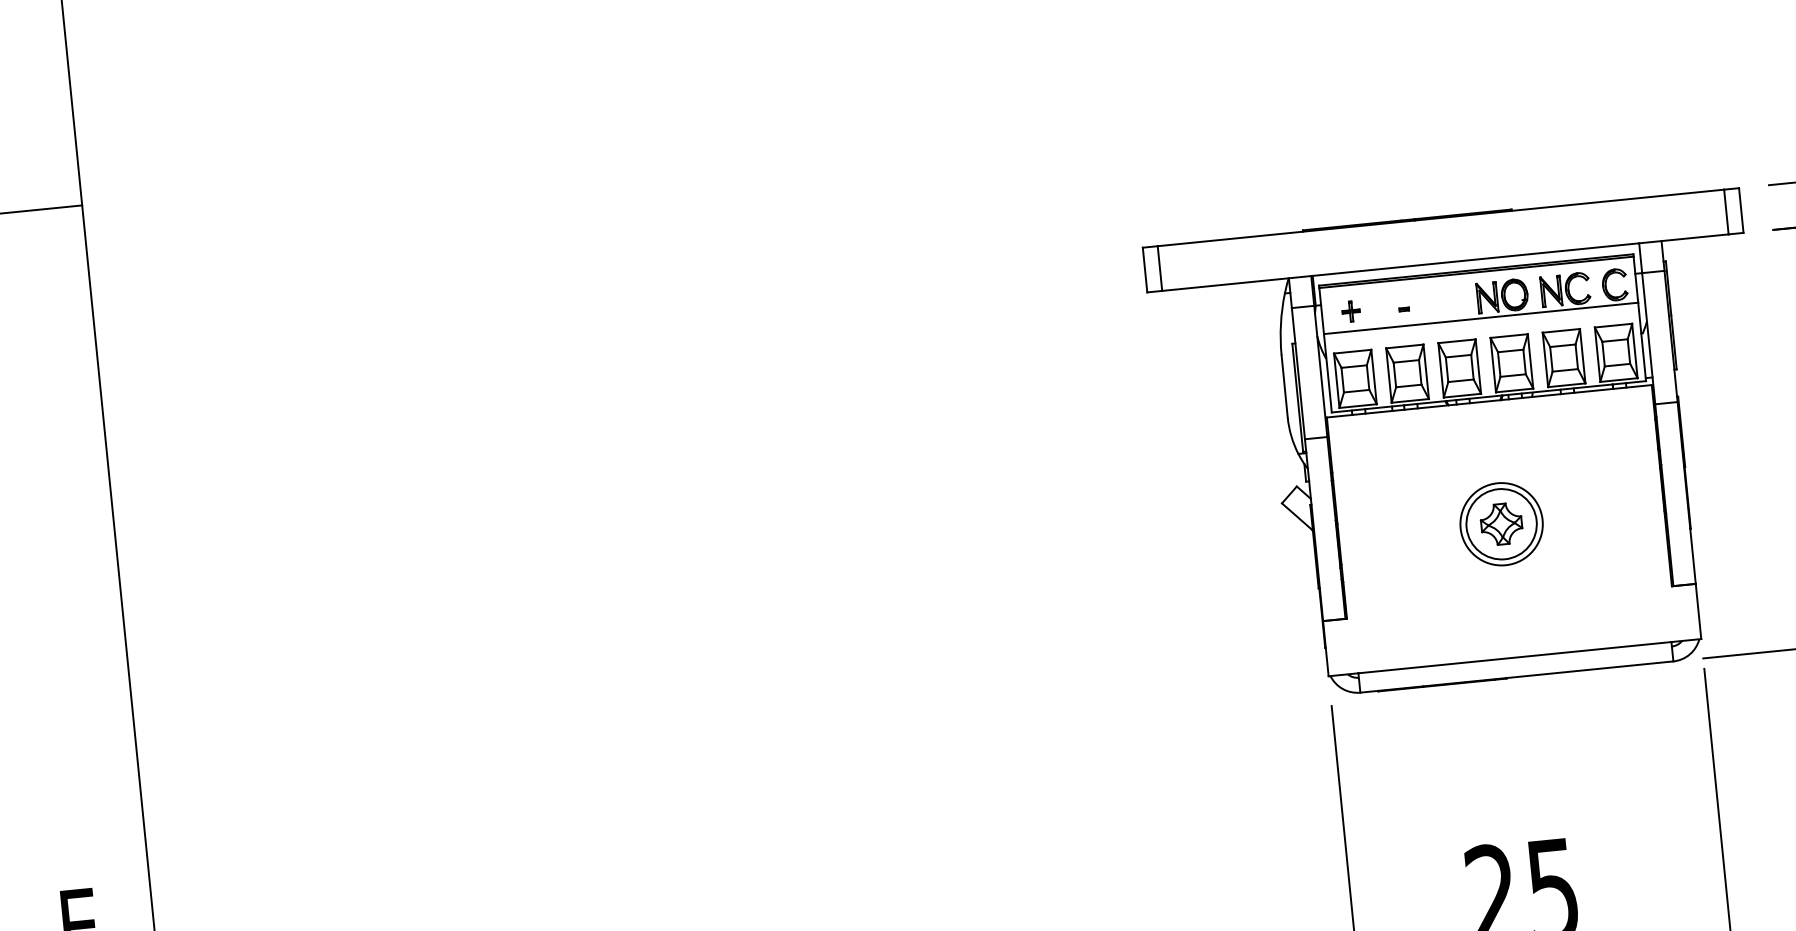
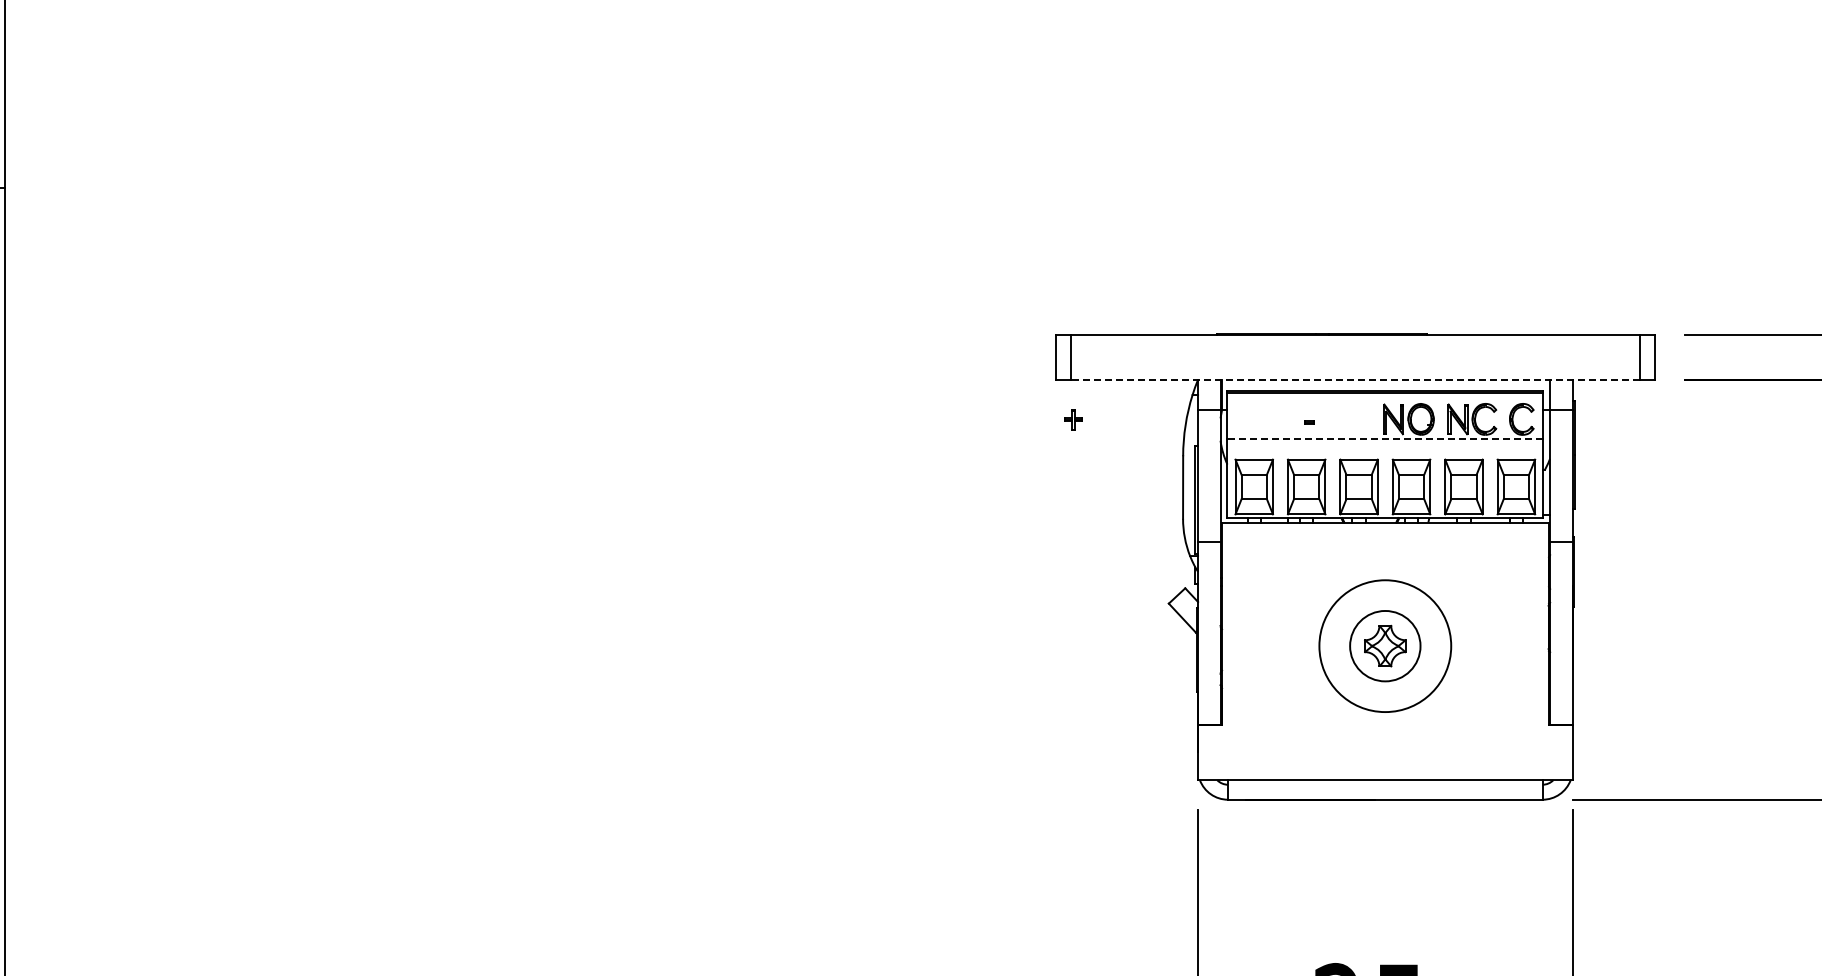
line: (1445, 262) -> (1355, 380), solid -> dashed
part: (1350, 311) -> (1073, 419), moved
line: (1481, 318) -> (1385, 439), solid -> dashed
circle: (1501, 523) -> (1385, 645), size x1.6

